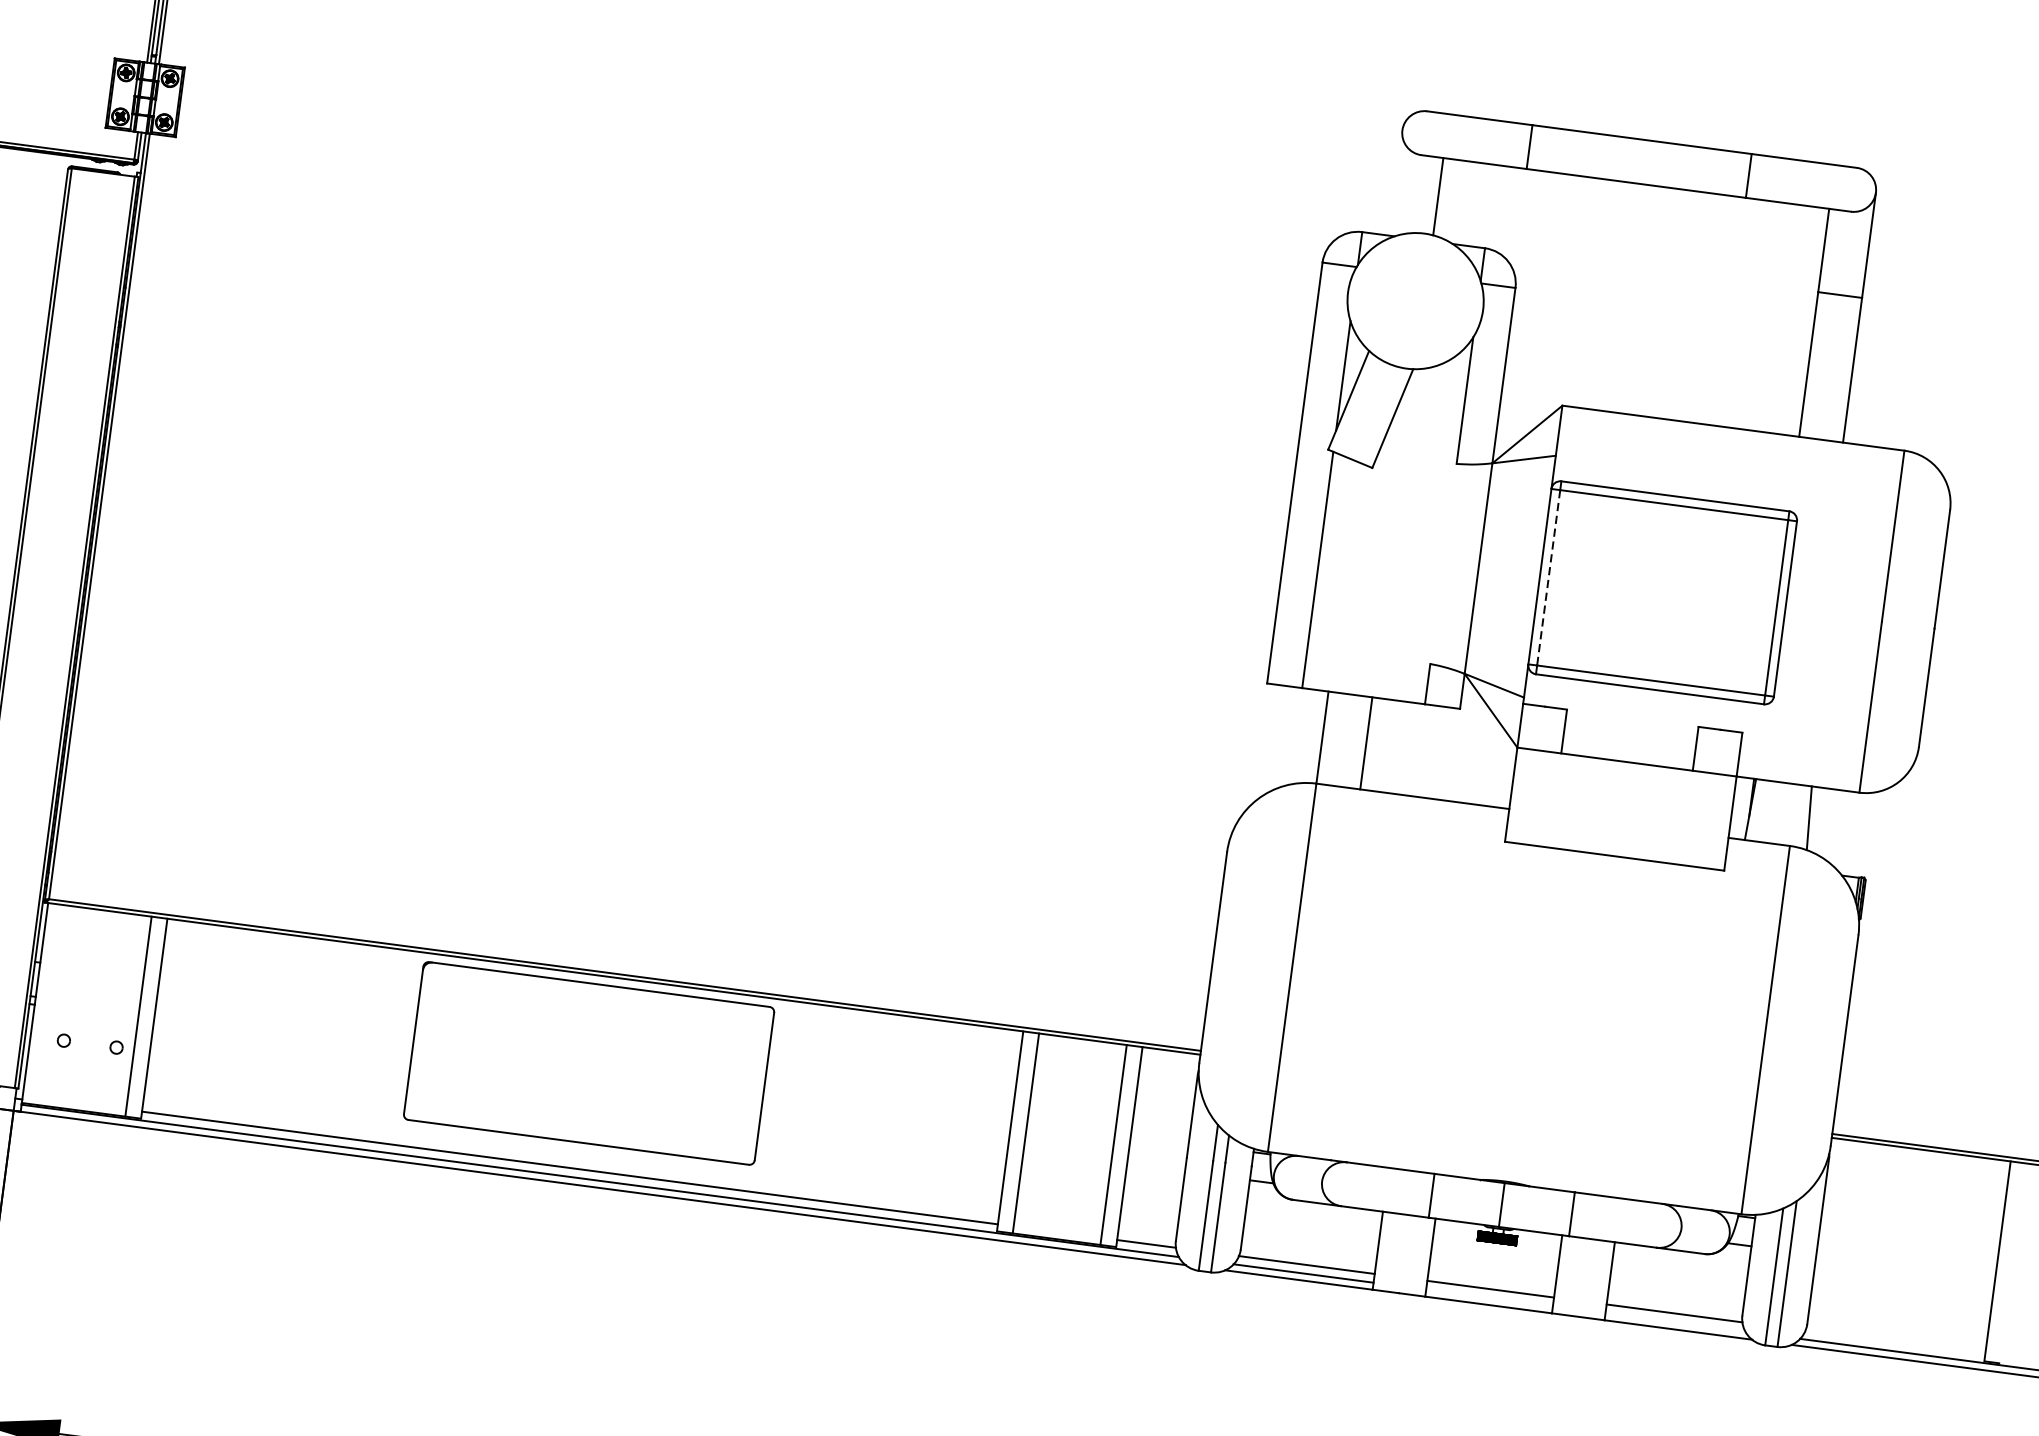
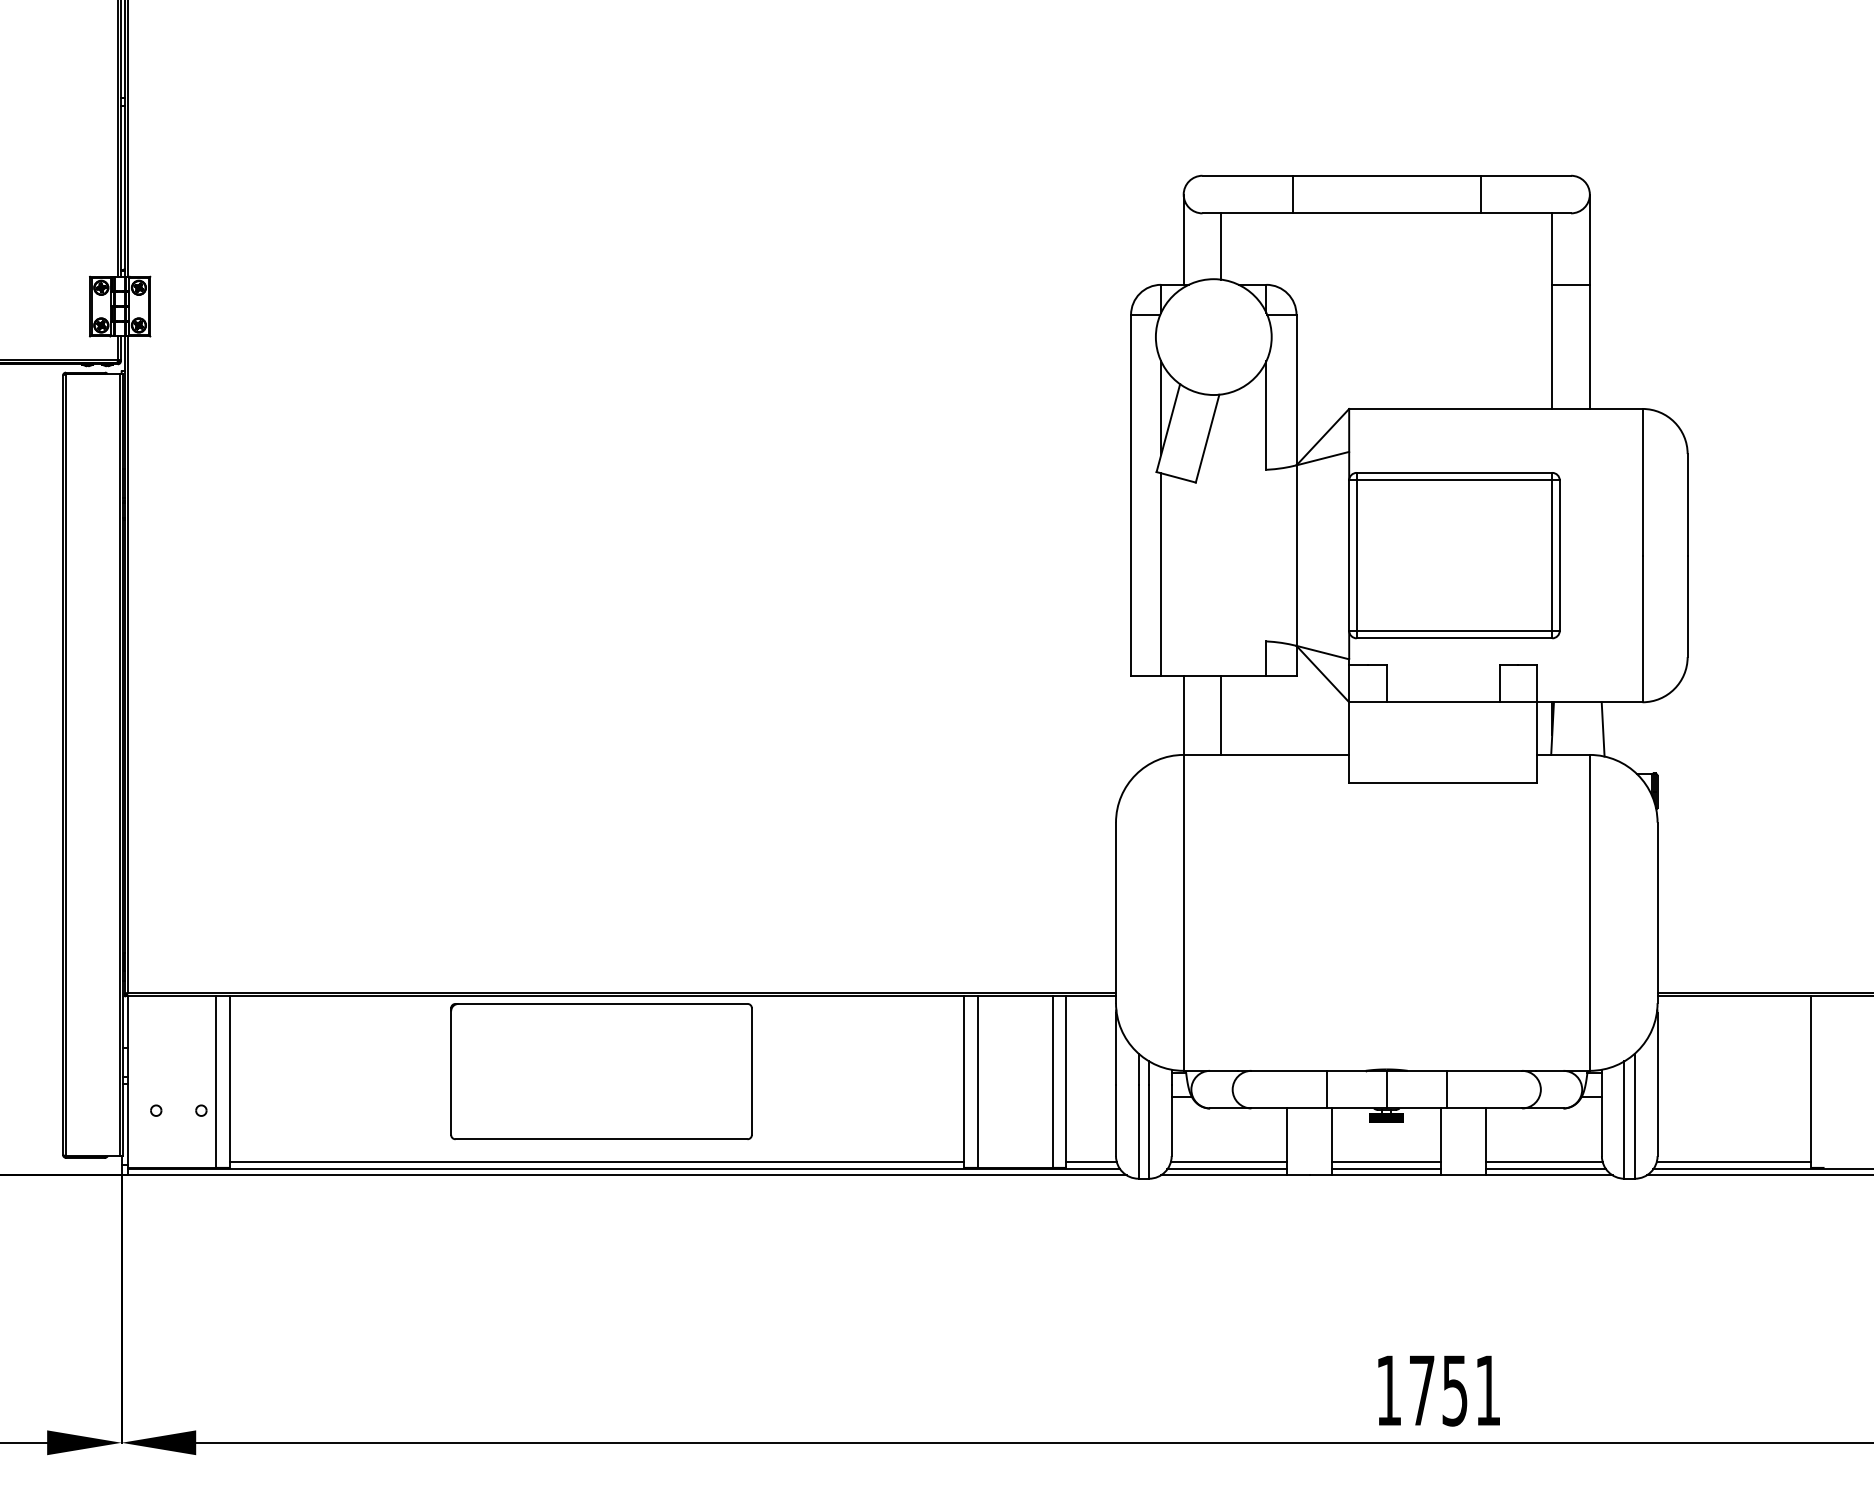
line: (1395, 182) -> (1183, 239), added
line: (1548, 578) -> (1356, 556), dashed -> solid
line: (1489, 1298) -> (1386, 1169), added
line: (1675, 1322) -> (1546, 1169), added
line: (1894, 1342) -> (1733, 1161), added

